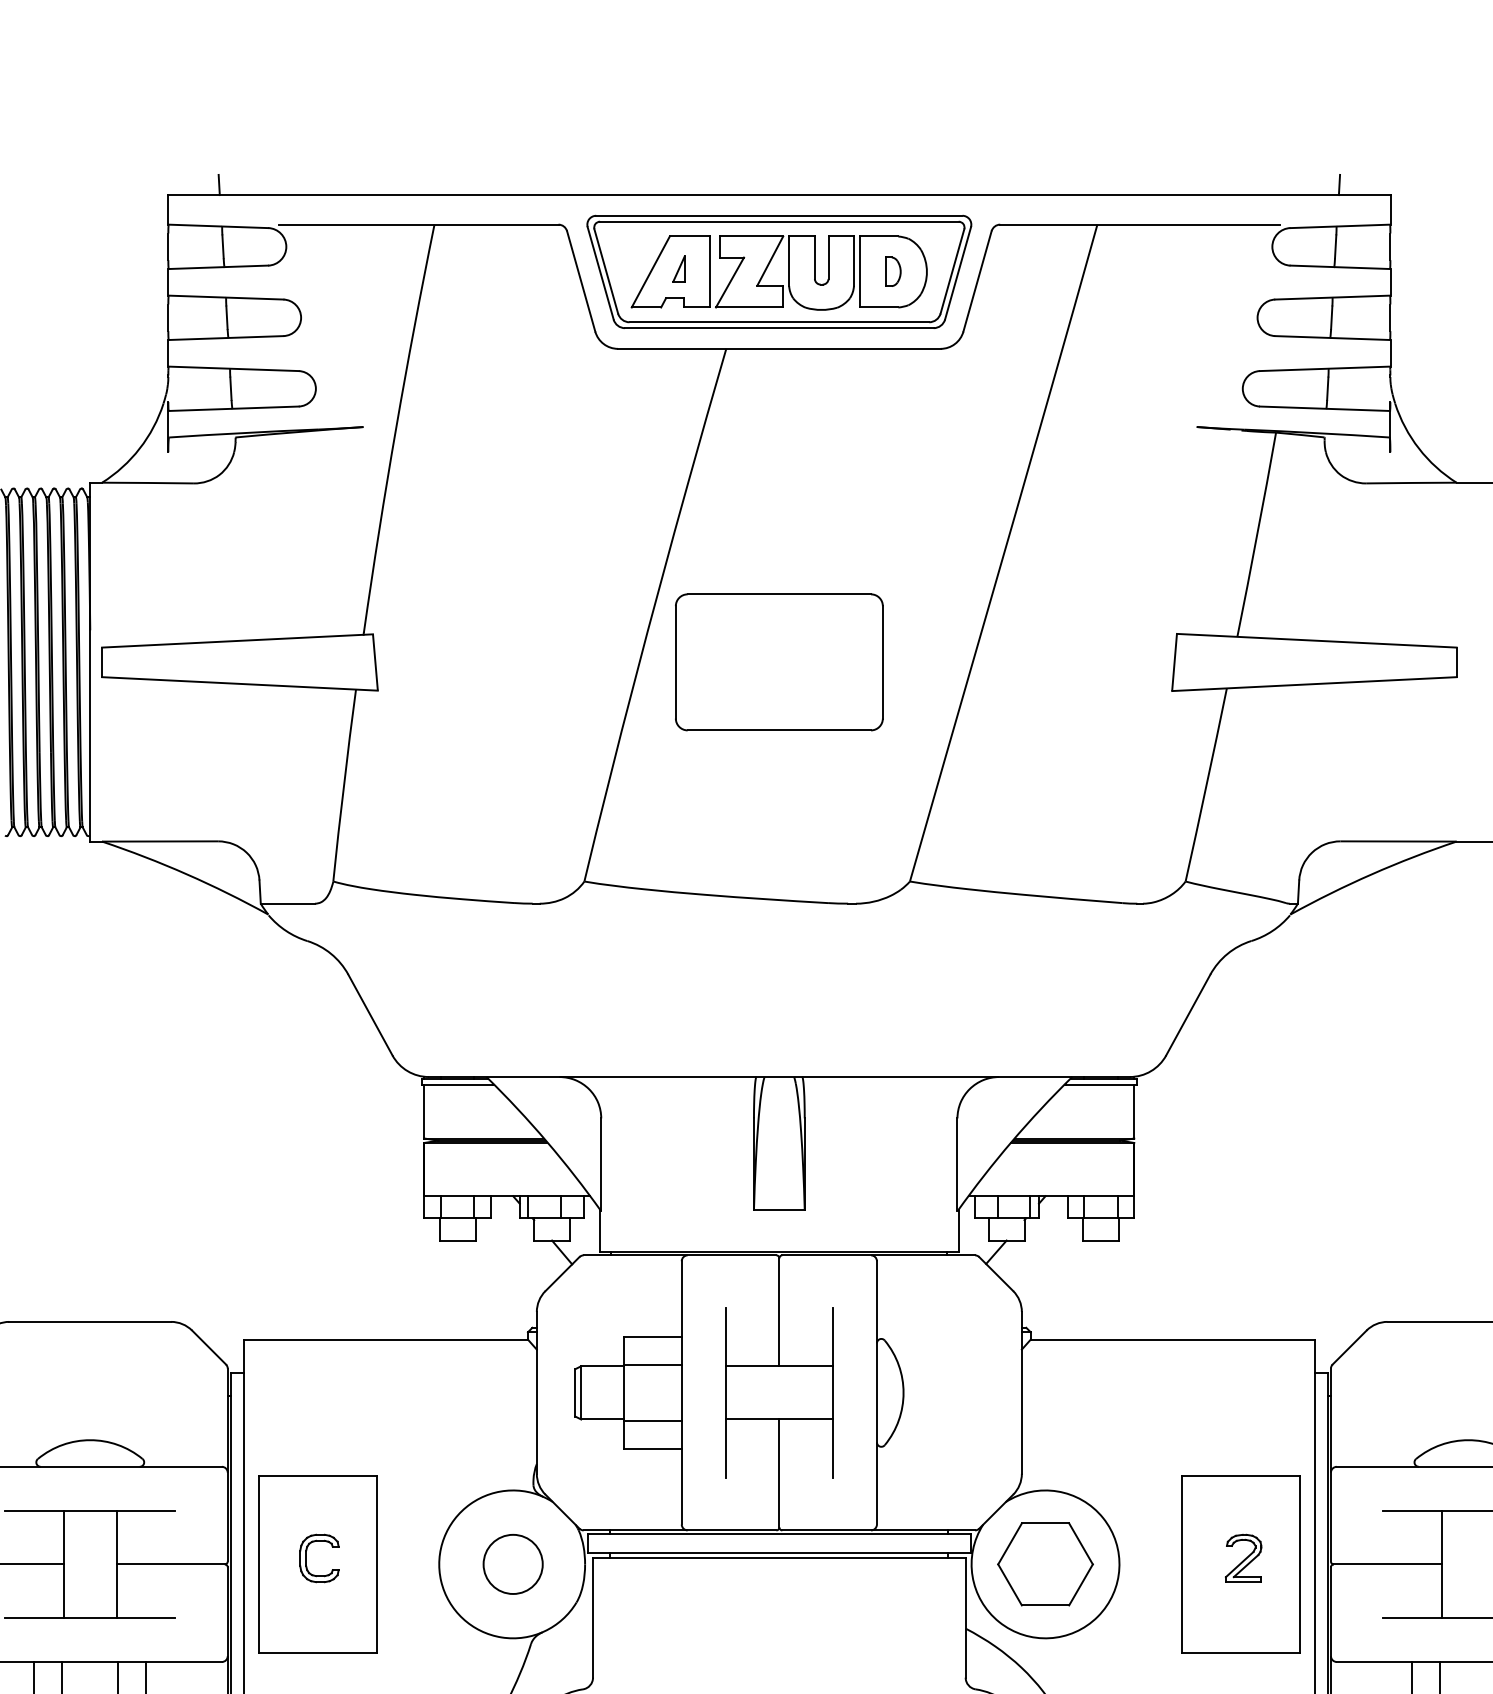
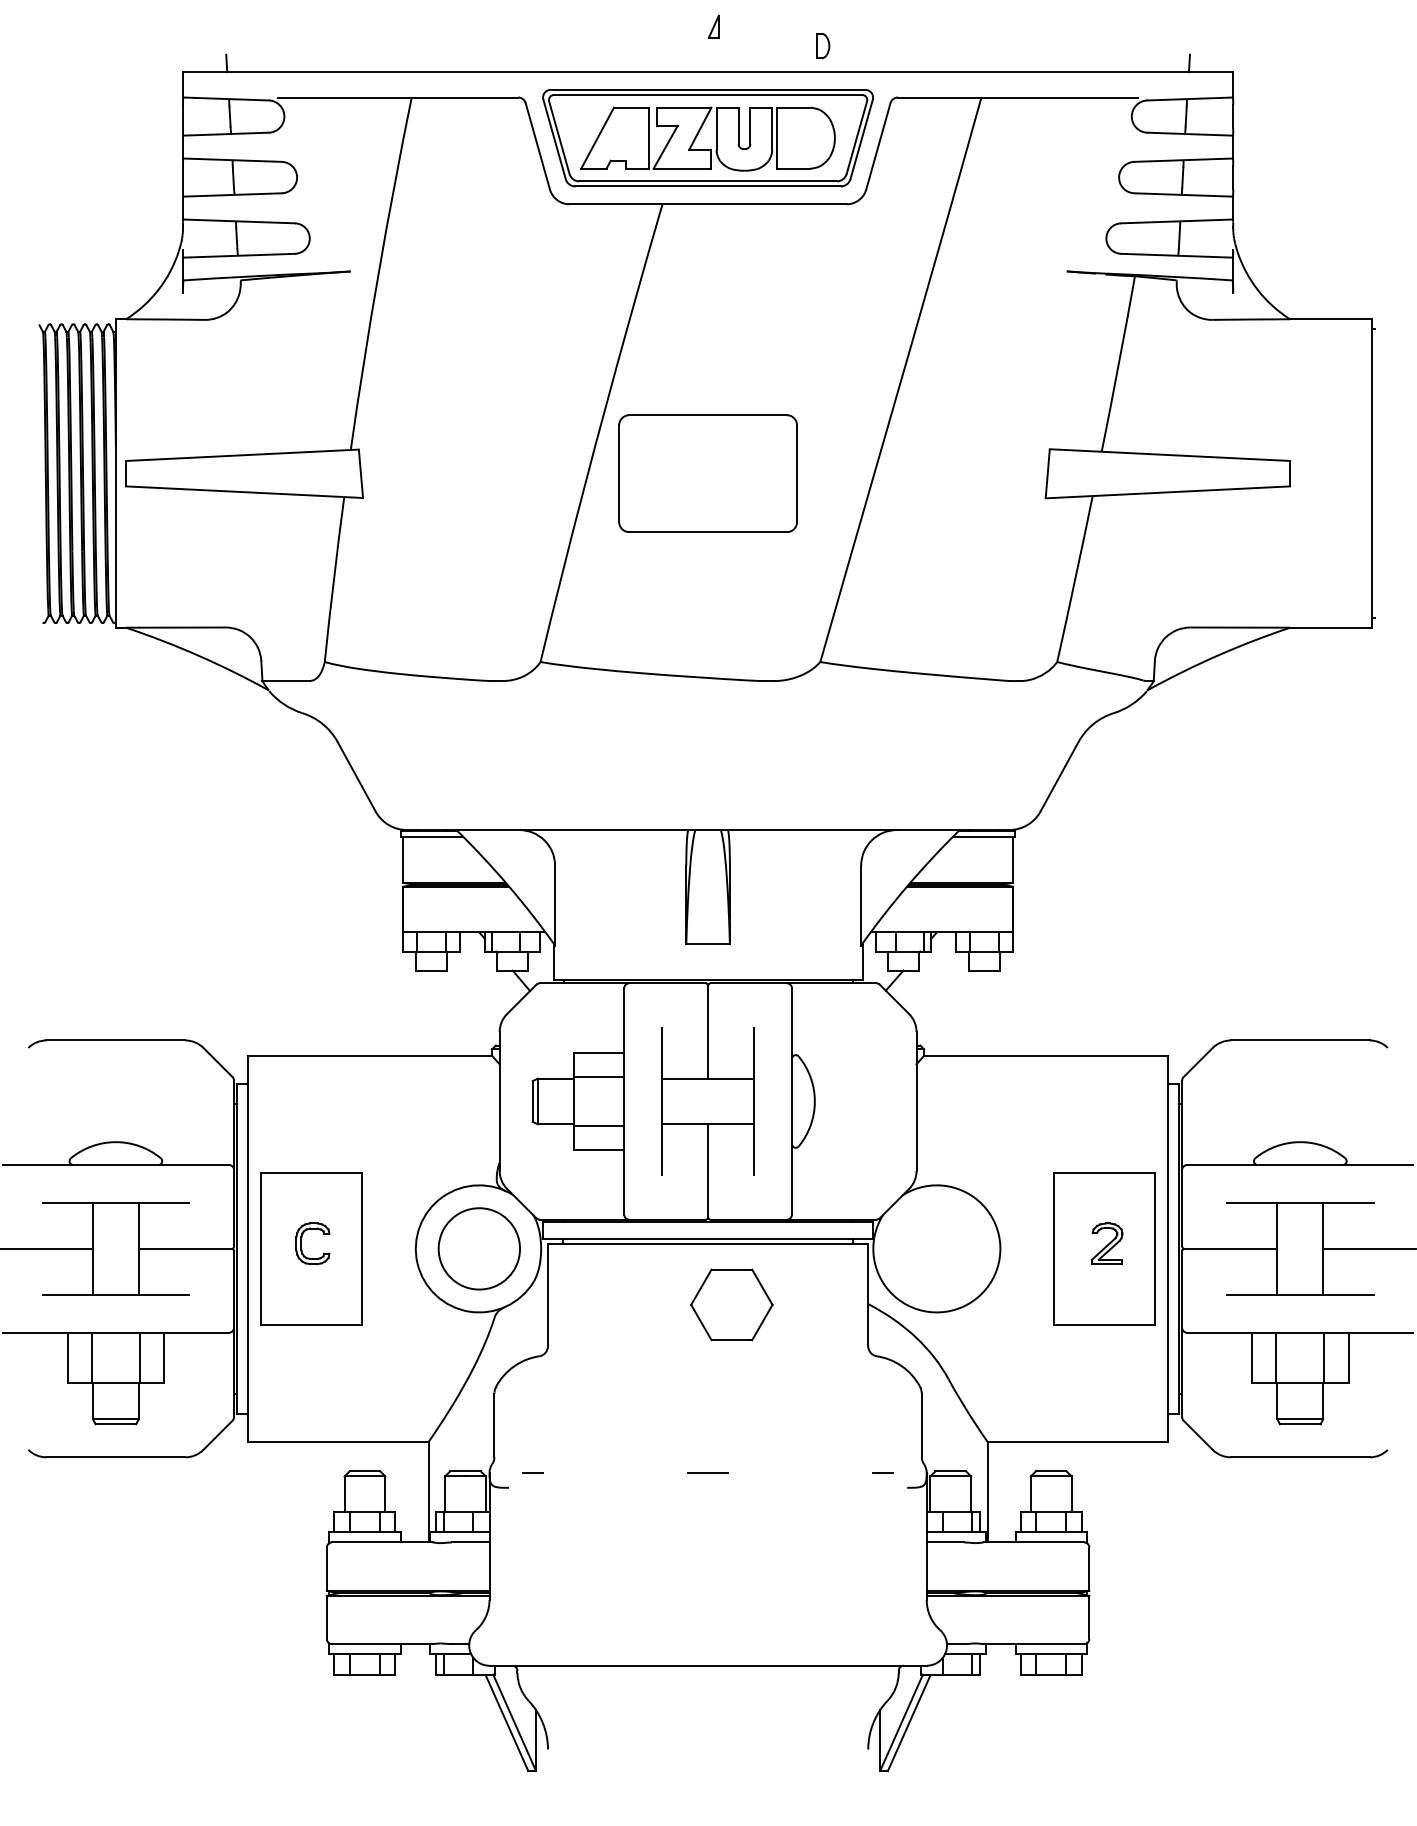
part: (678, 268) -> (713, 26), moved
part: (893, 272) -> (823, 46), moved
circle: (512, 1563) -> (478, 1248), size x1.6
part: (1045, 1563) -> (731, 1304), moved

